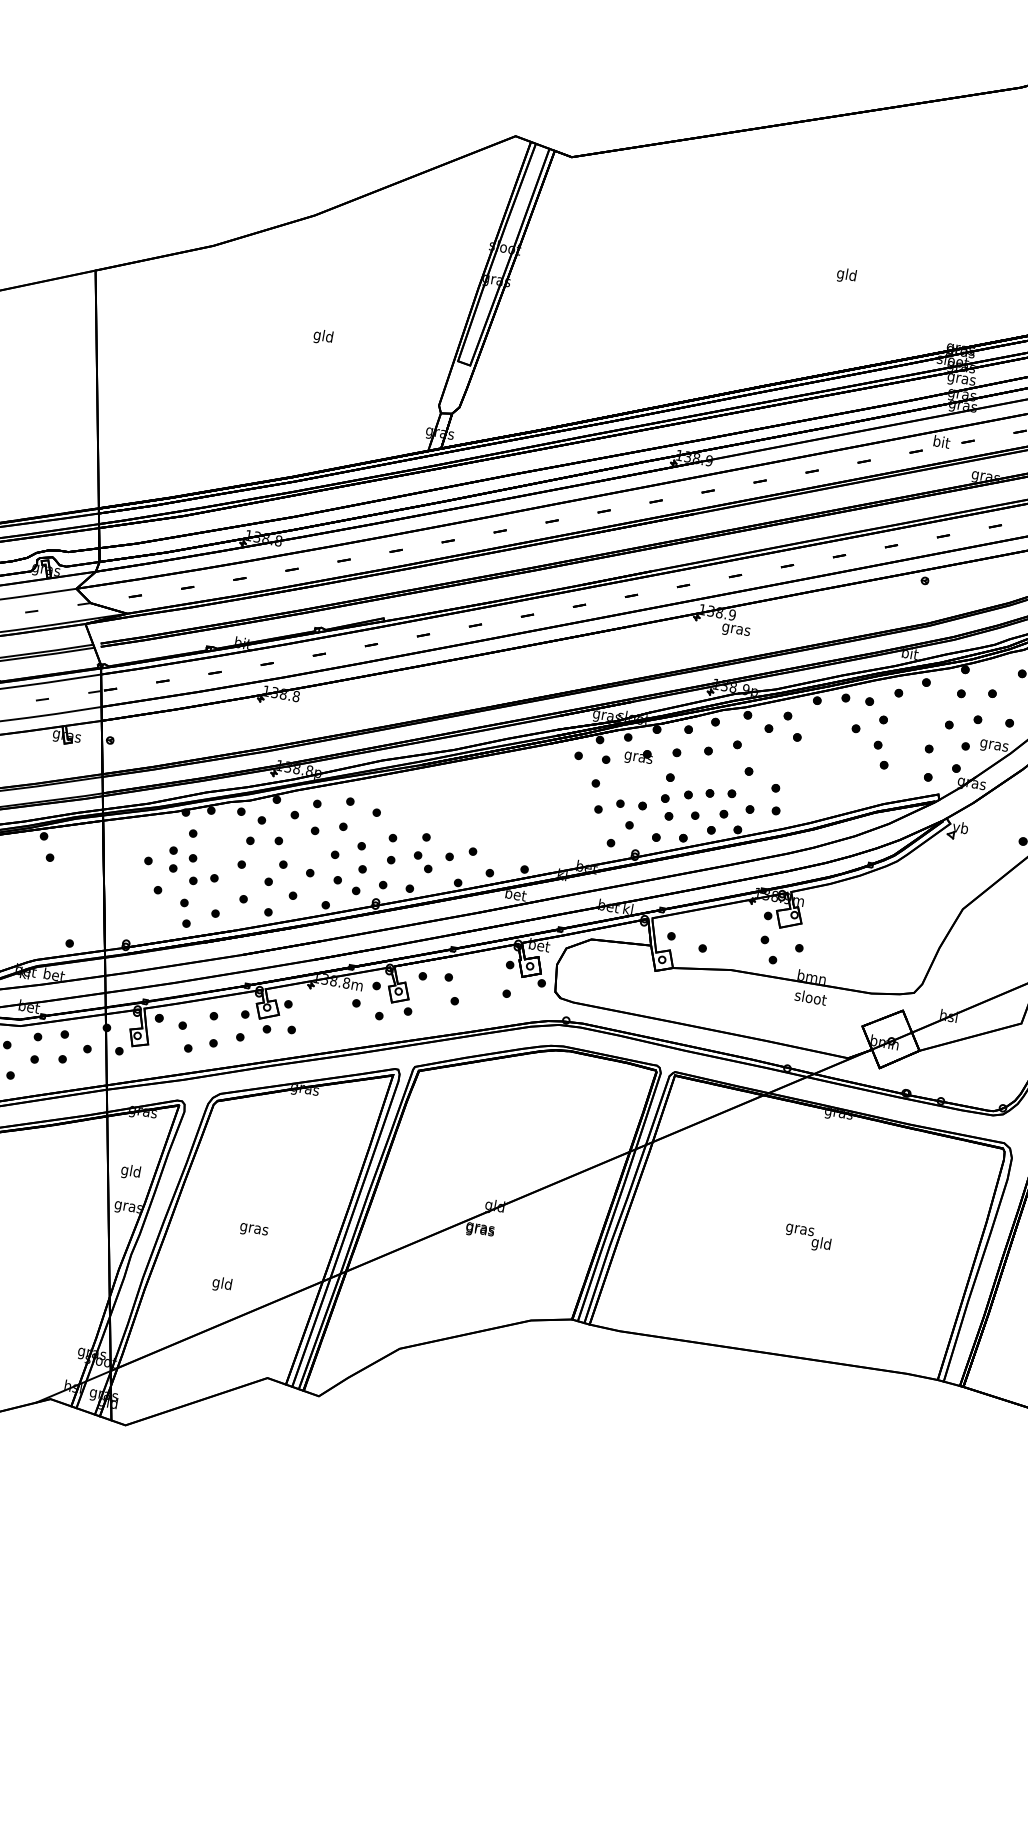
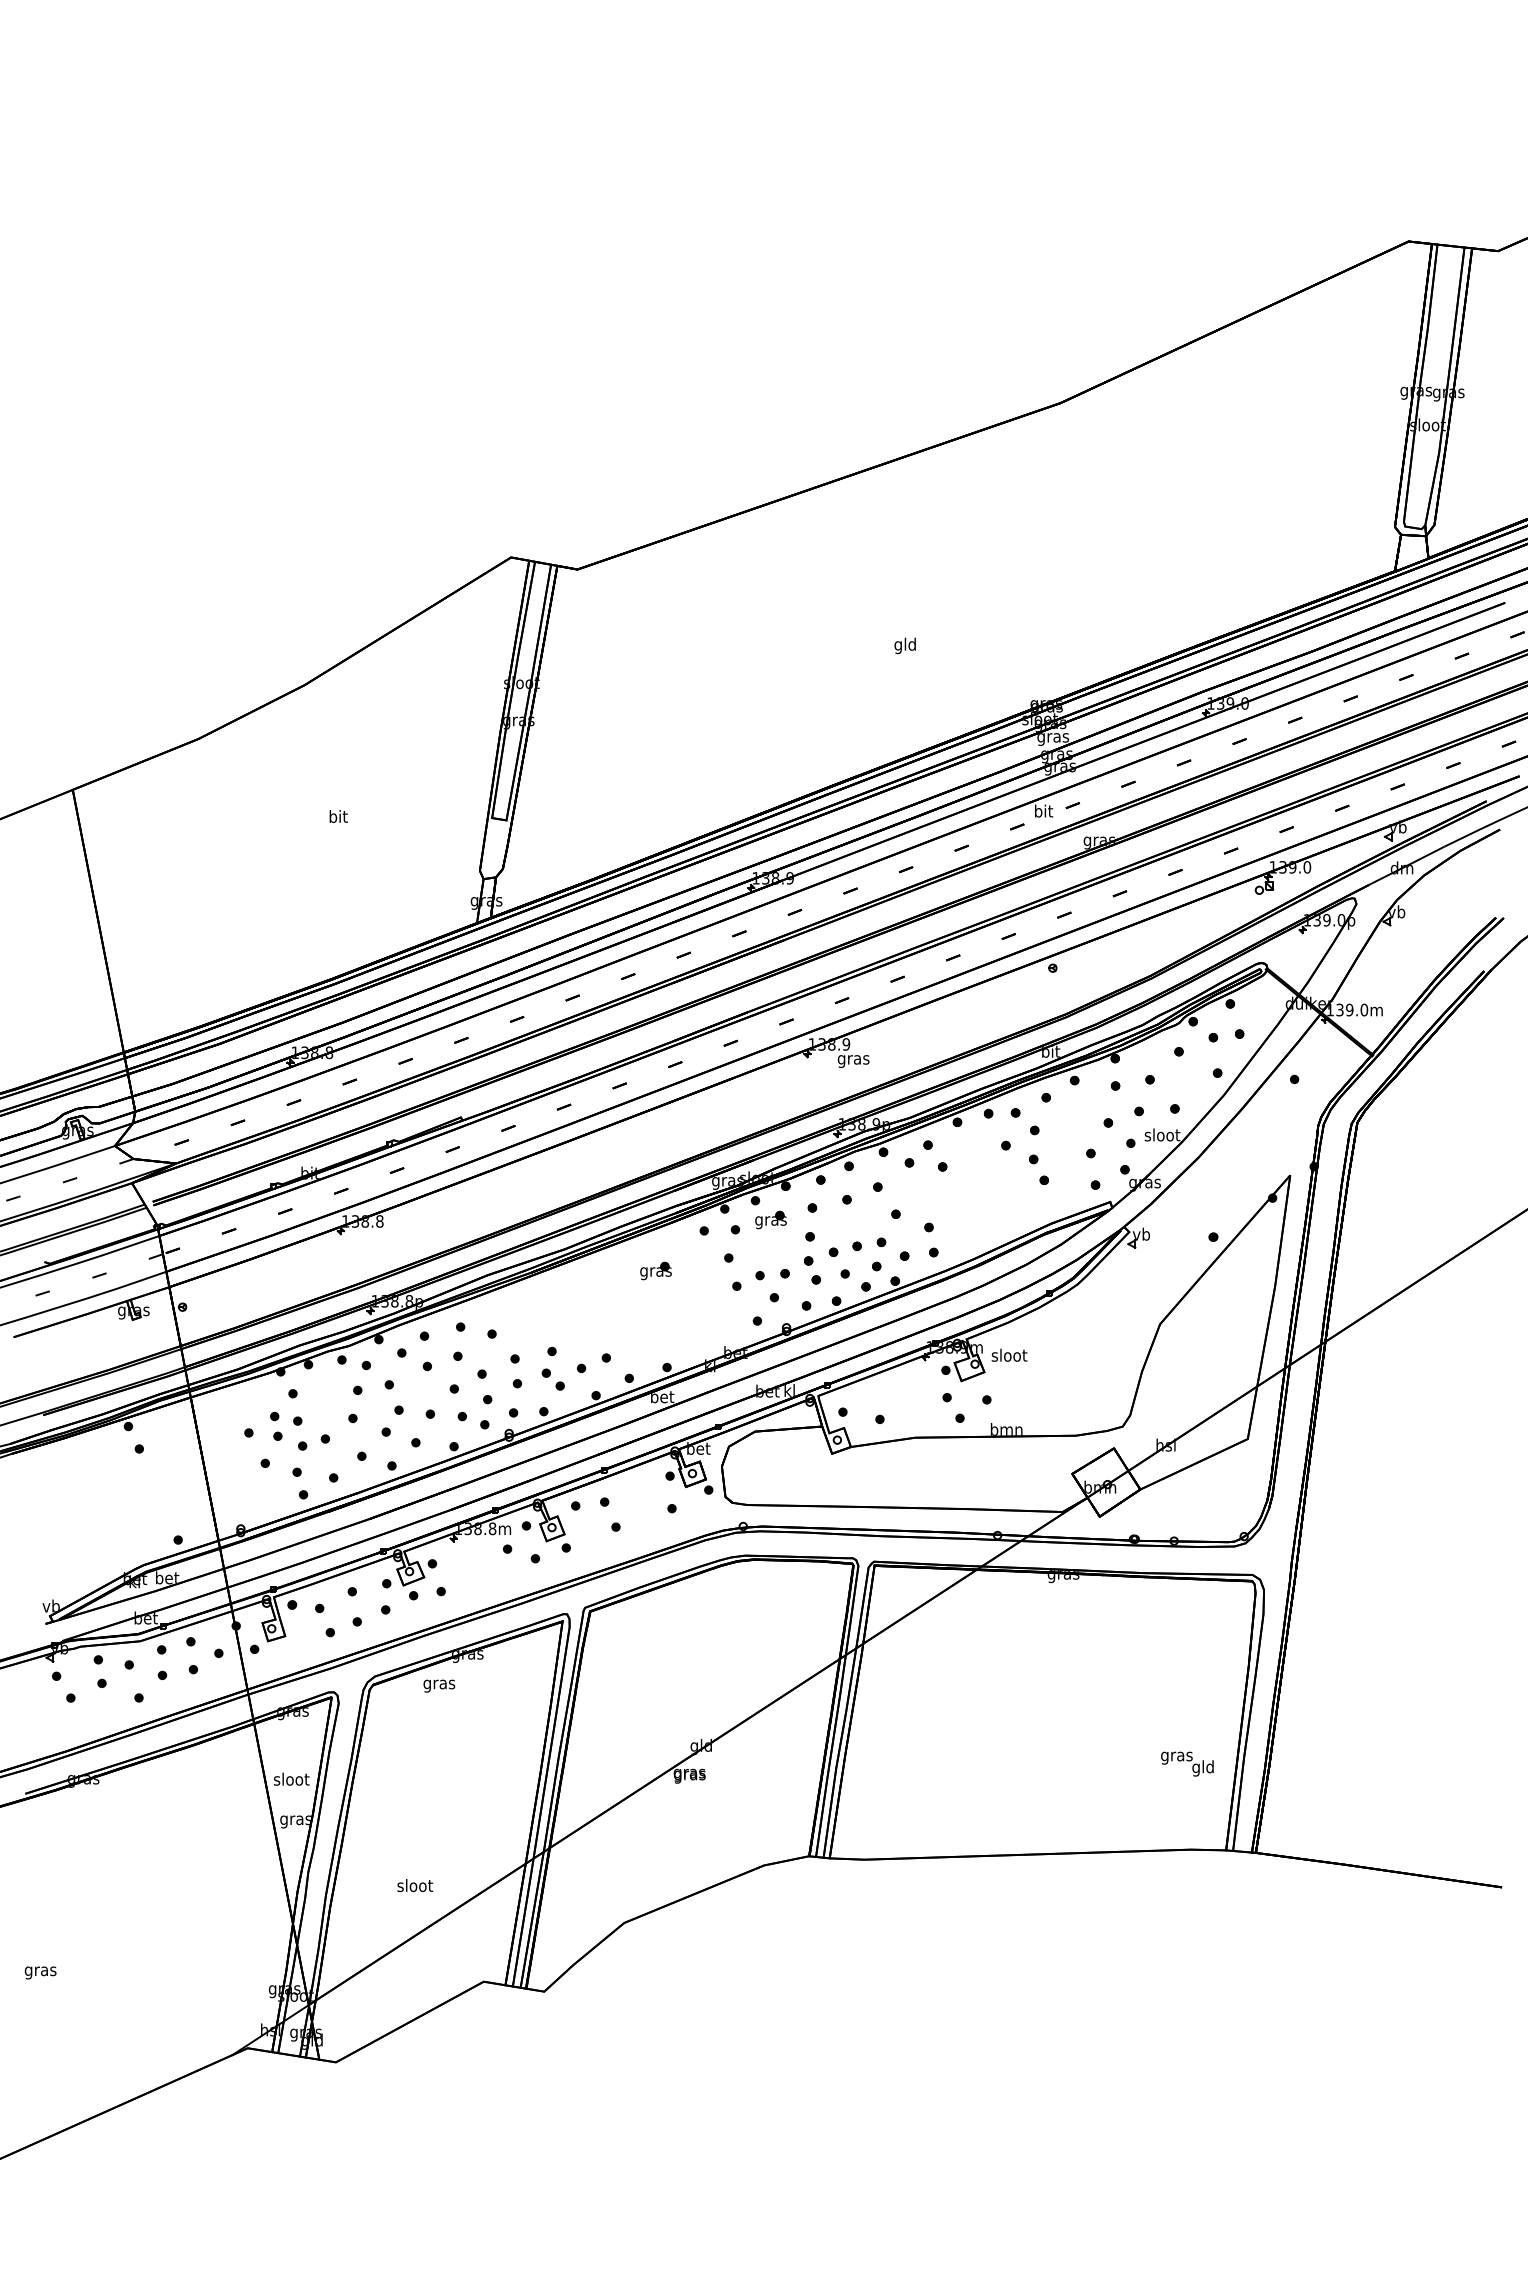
text: (322, 337) -> (337, 818), gld -> bit
text: (994, 745) -> (1162, 1136), gras -> sloot
part: (529, 782) -> (655, 1270), added
text: (811, 996) -> (1009, 1354), moved
text: (130, 1171) -> (291, 1780), gld -> sloot
text: (254, 1230) -> (439, 1685), moved
text: (808, 1237) -> (1187, 1763), moved
text: (222, 1284) -> (415, 1887), gld -> sloot

